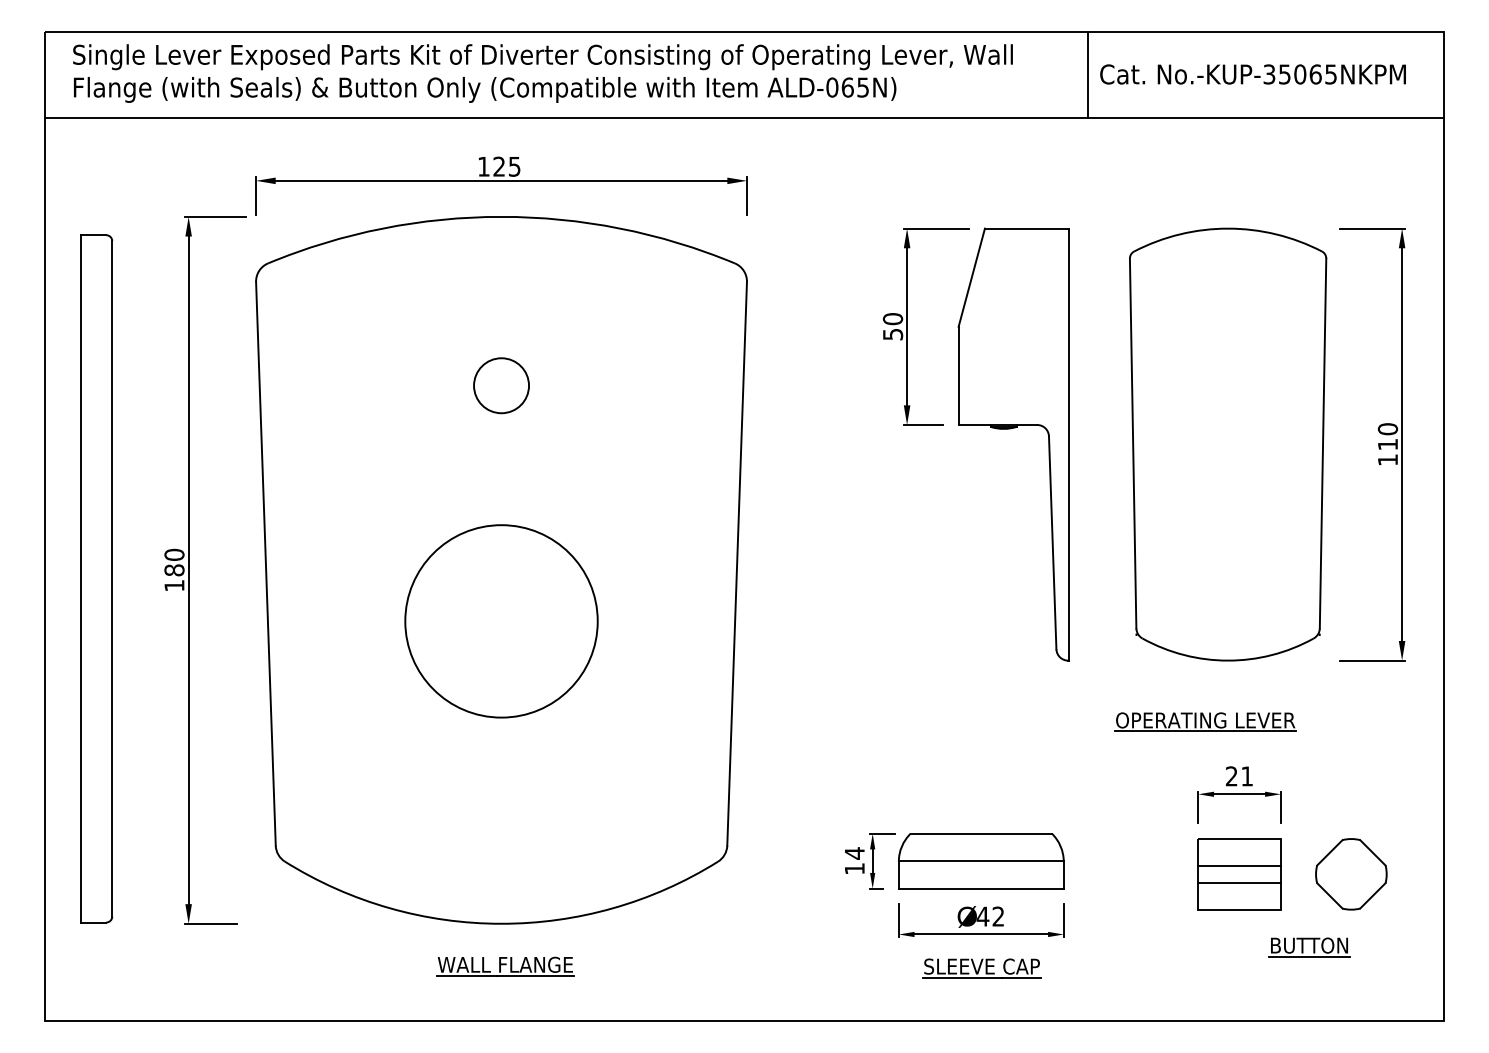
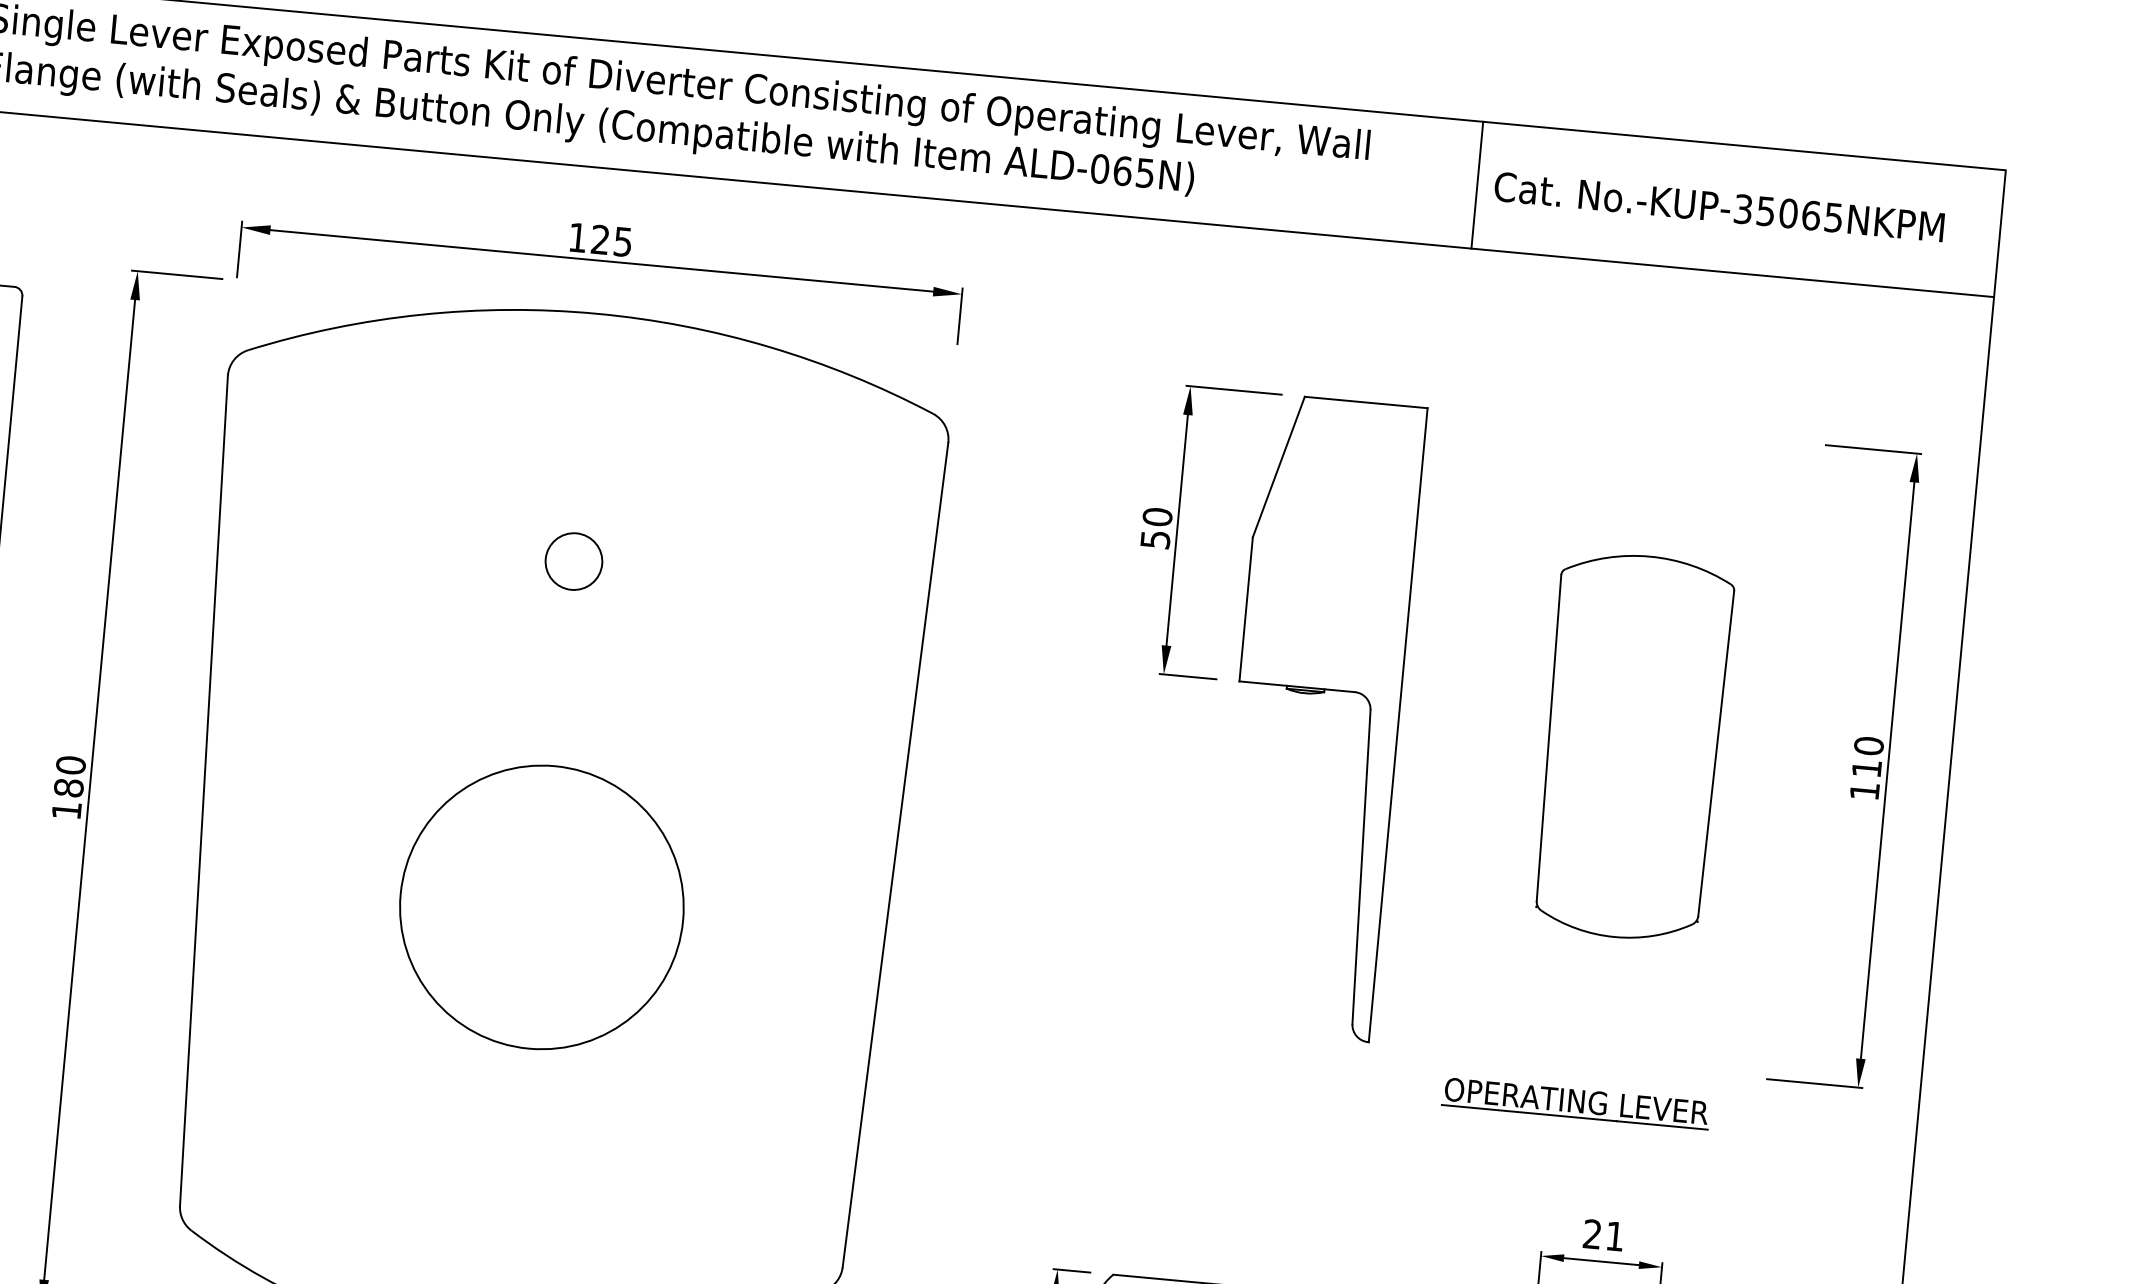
circle: (501, 385) -> (573, 561), size x0.7
part: (1228, 444) -> (1632, 746), size x0.6
part: (1205, 721) -> (1576, 1102), moved

